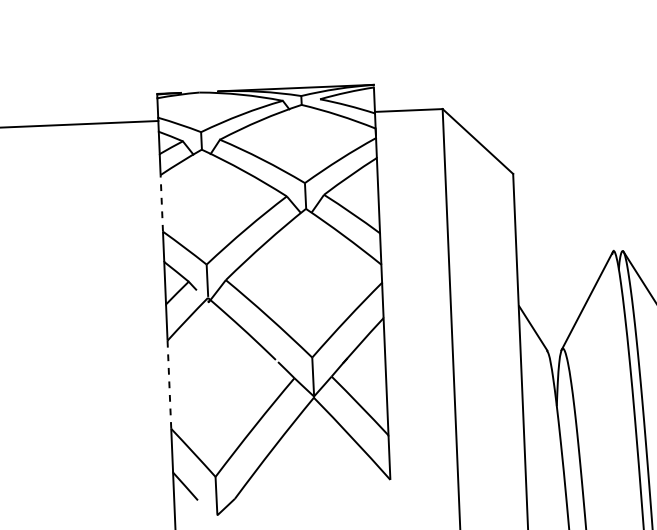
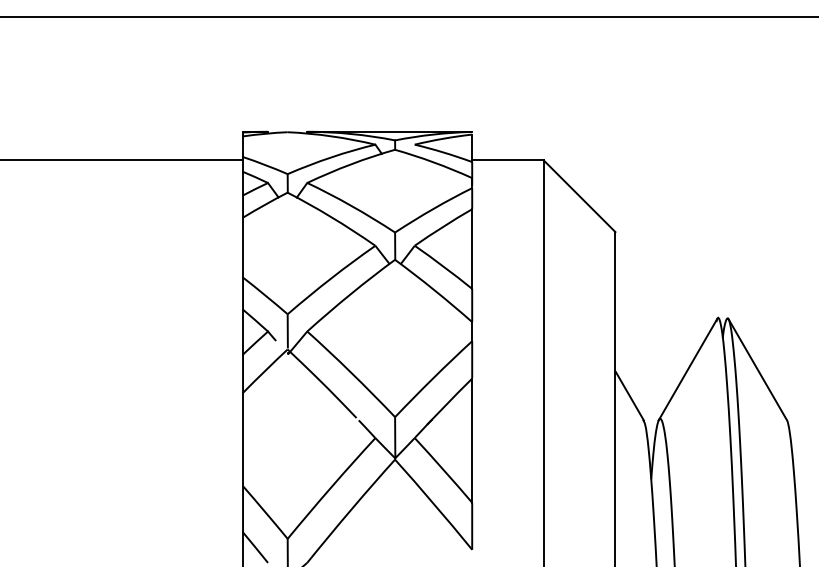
line: (162, 203) -> (243, 247), dashed -> solid
line: (169, 384) -> (243, 439), dashed -> solid

